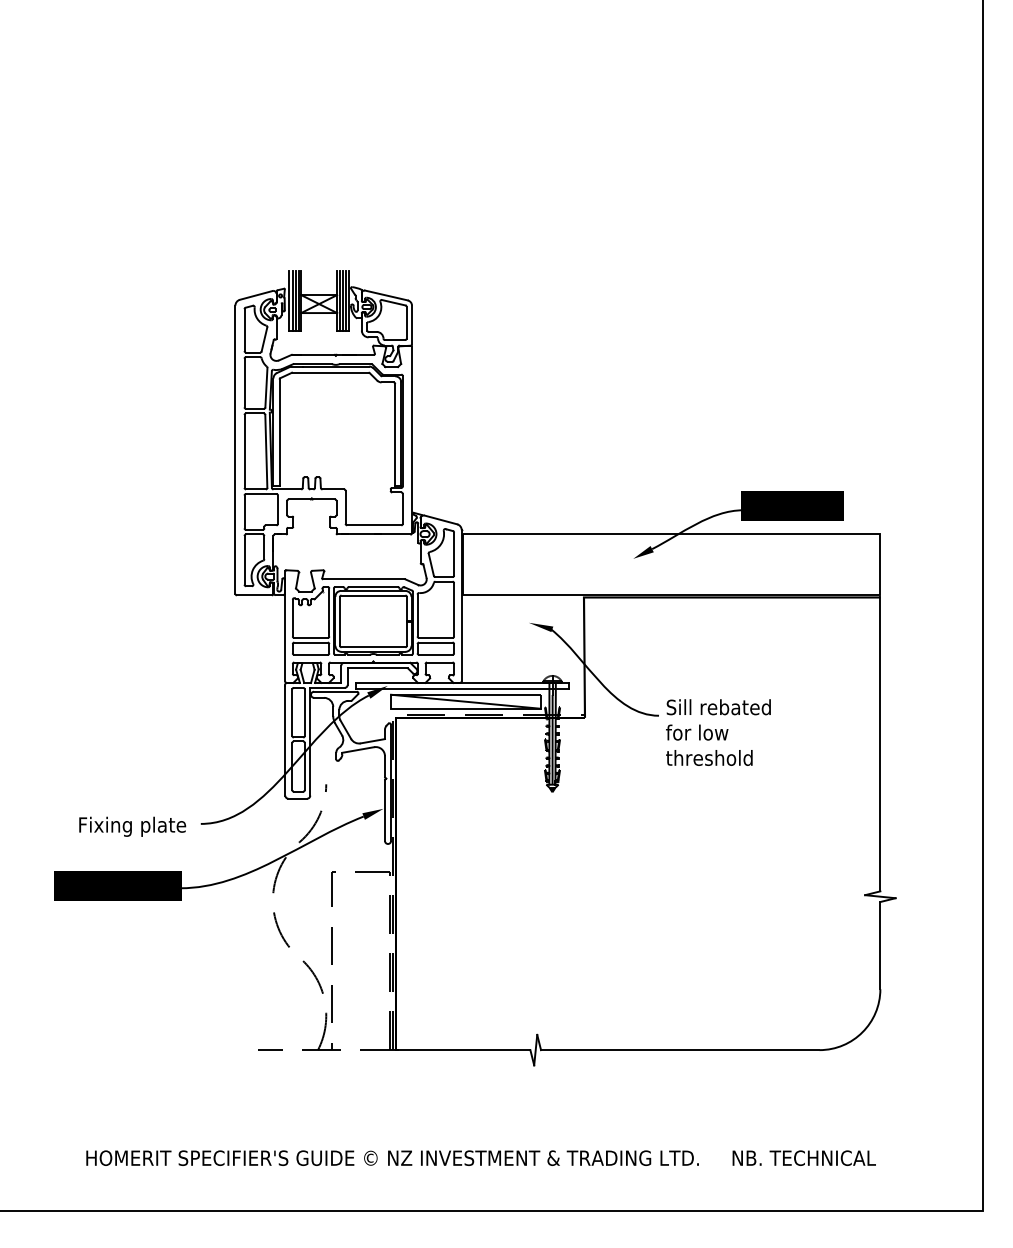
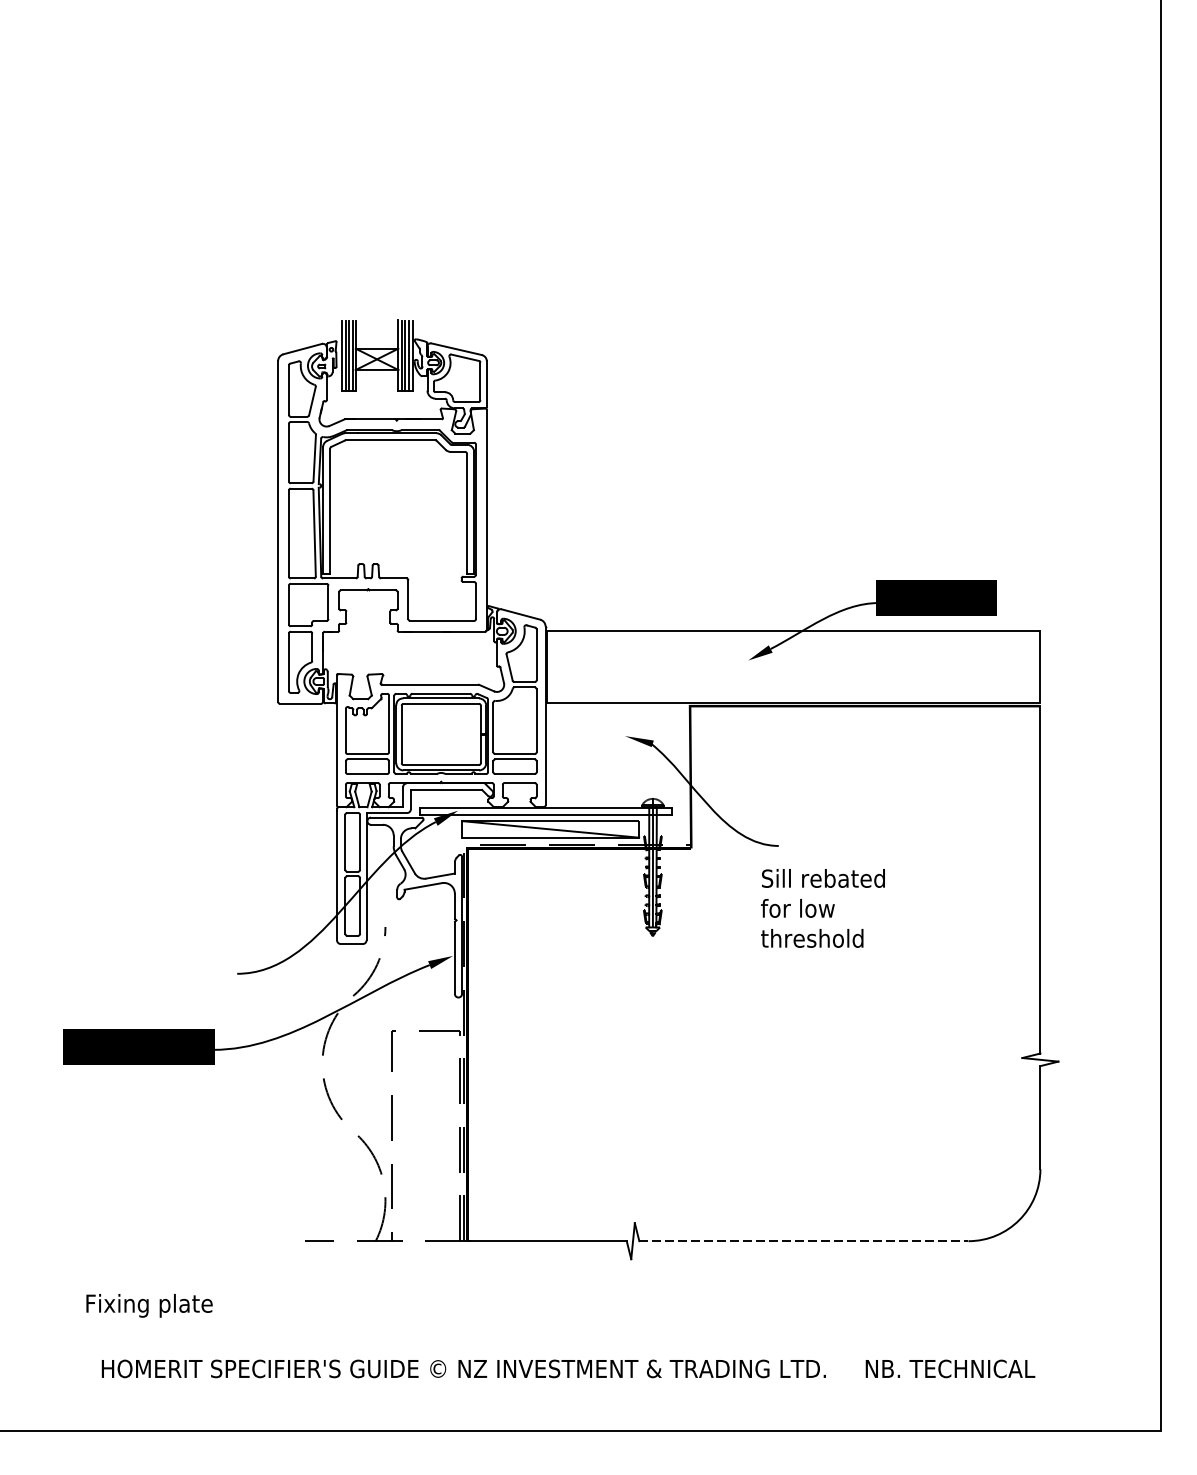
text: (718, 732) -> (823, 908), moved
text: (132, 826) -> (149, 1305), moved
line: (680, 1050) -> (804, 1241), solid -> dashed

